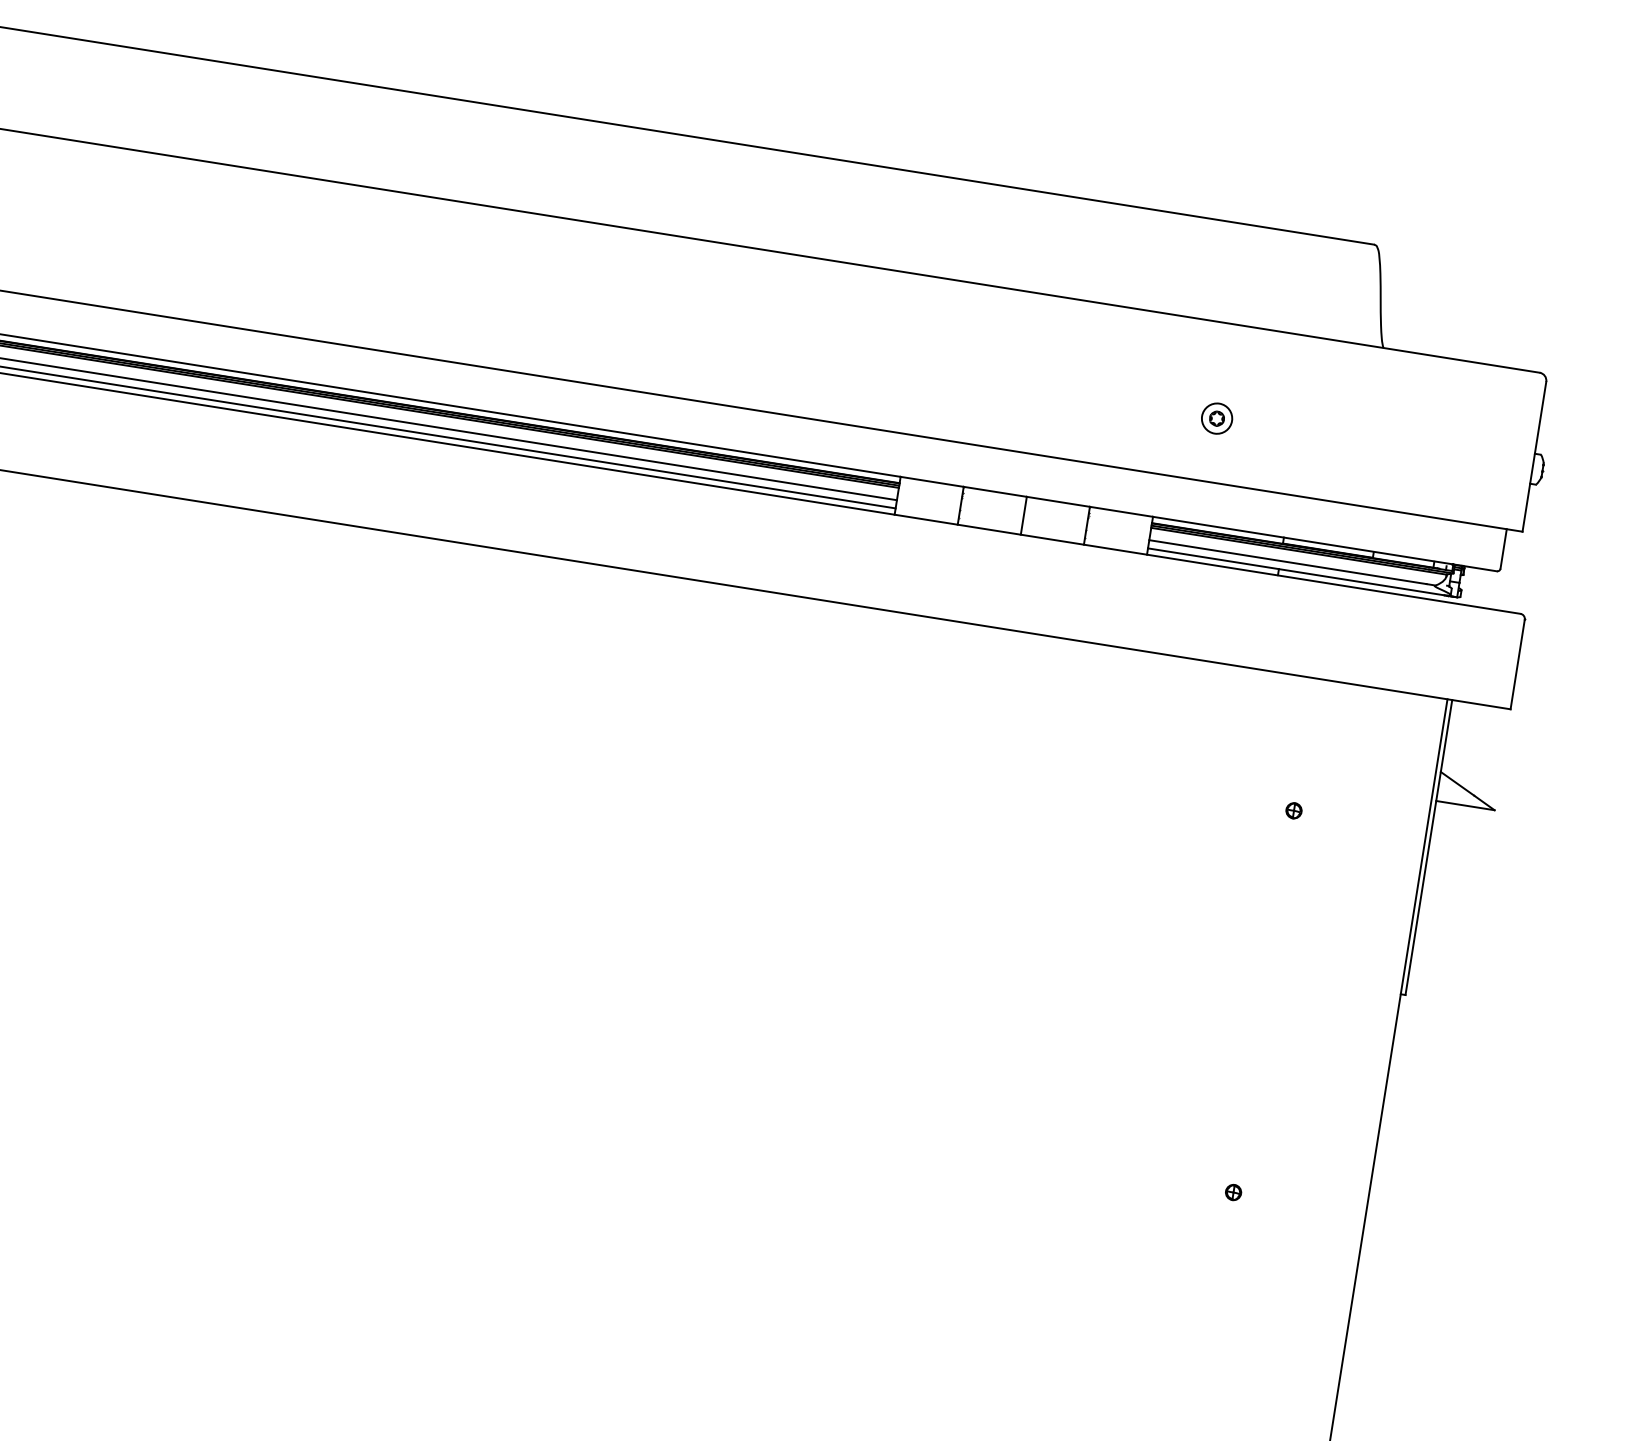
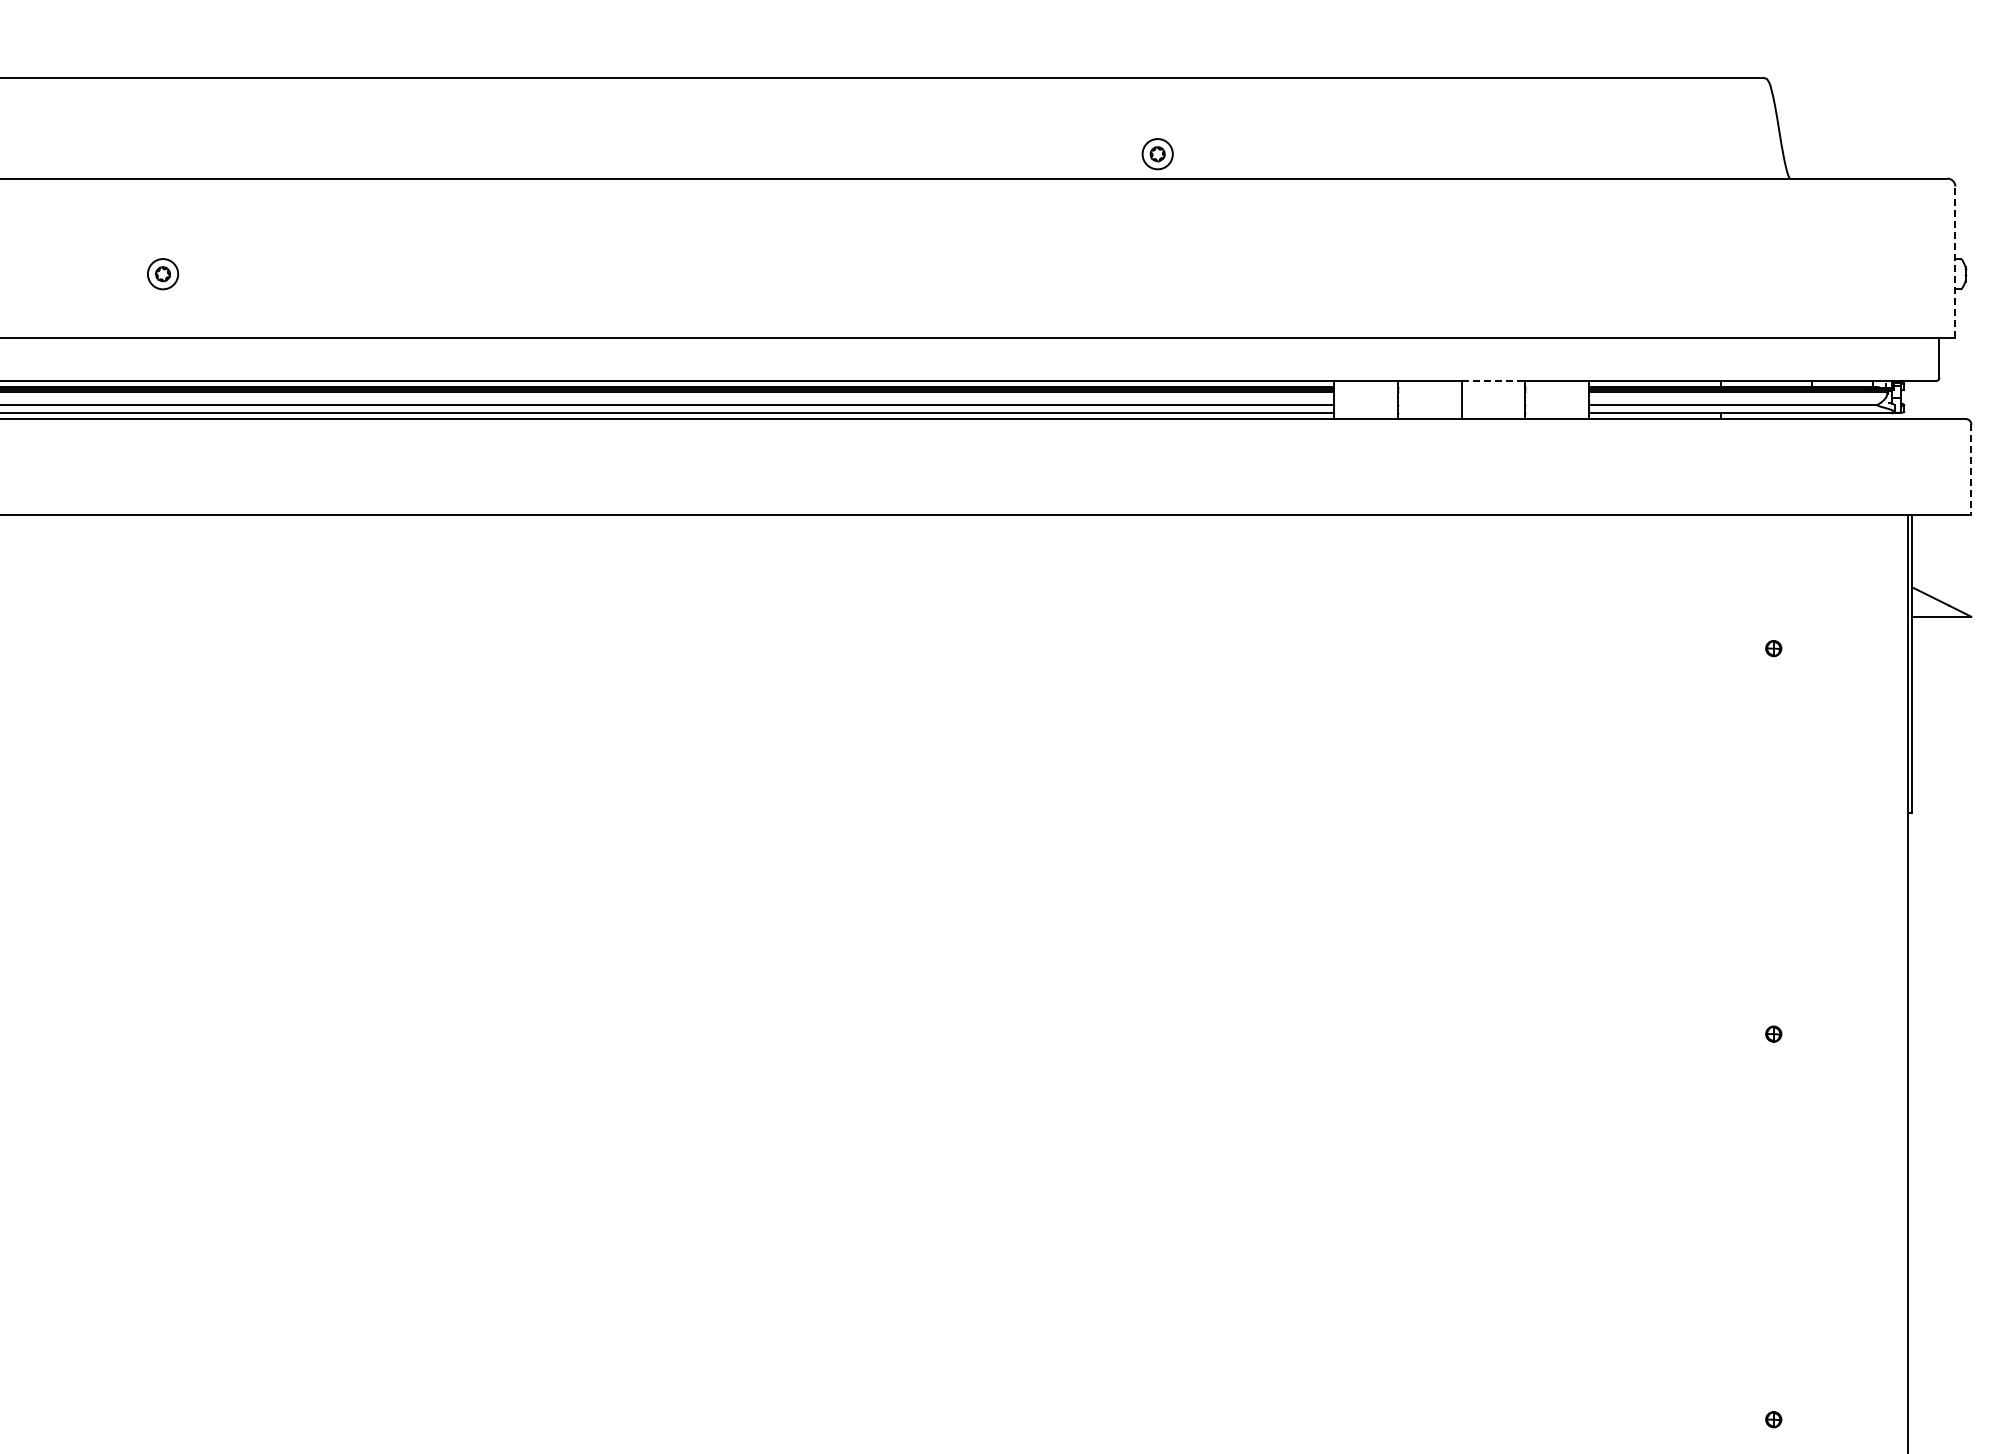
part: (1216, 418) -> (1157, 154), moved
line: (1534, 457) -> (1955, 262), solid -> dashed
line: (1058, 501) -> (1493, 380), solid -> dashed
line: (1517, 665) -> (1971, 470), solid -> dashed

